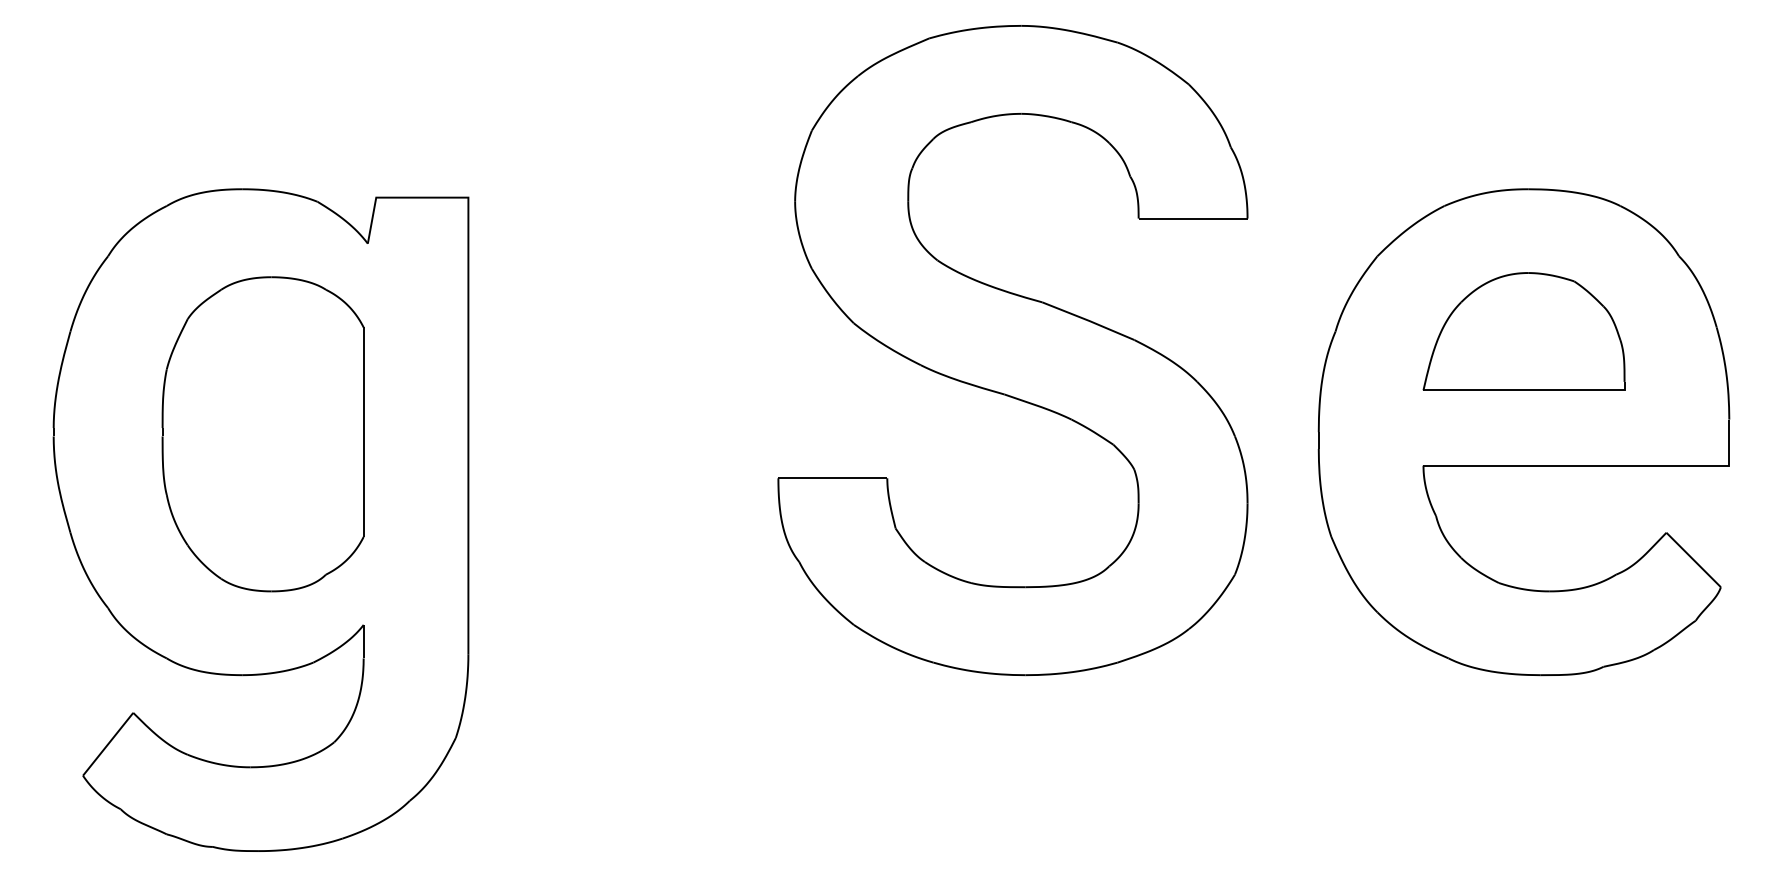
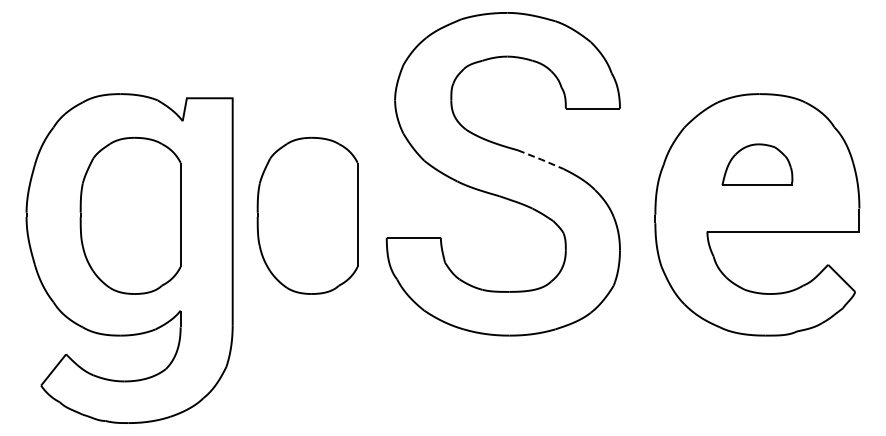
line: (1089, 320) -> (541, 159), solid -> dashed
part: (1524, 330) -> (757, 164), size x0.7
part: (618, 433) -> (307, 215), added

